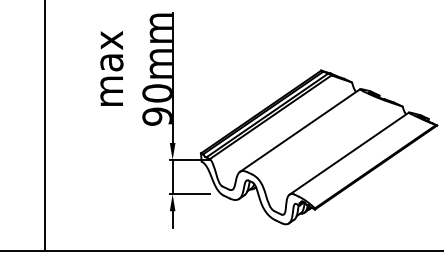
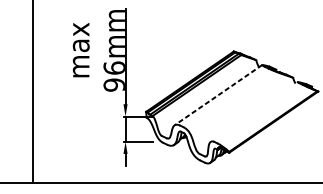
text: (156, 93) -> (113, 68), 90mm -> 96mm
line: (300, 130) -> (218, 95), solid -> dashed
line: (348, 153) -> (253, 111), removed

